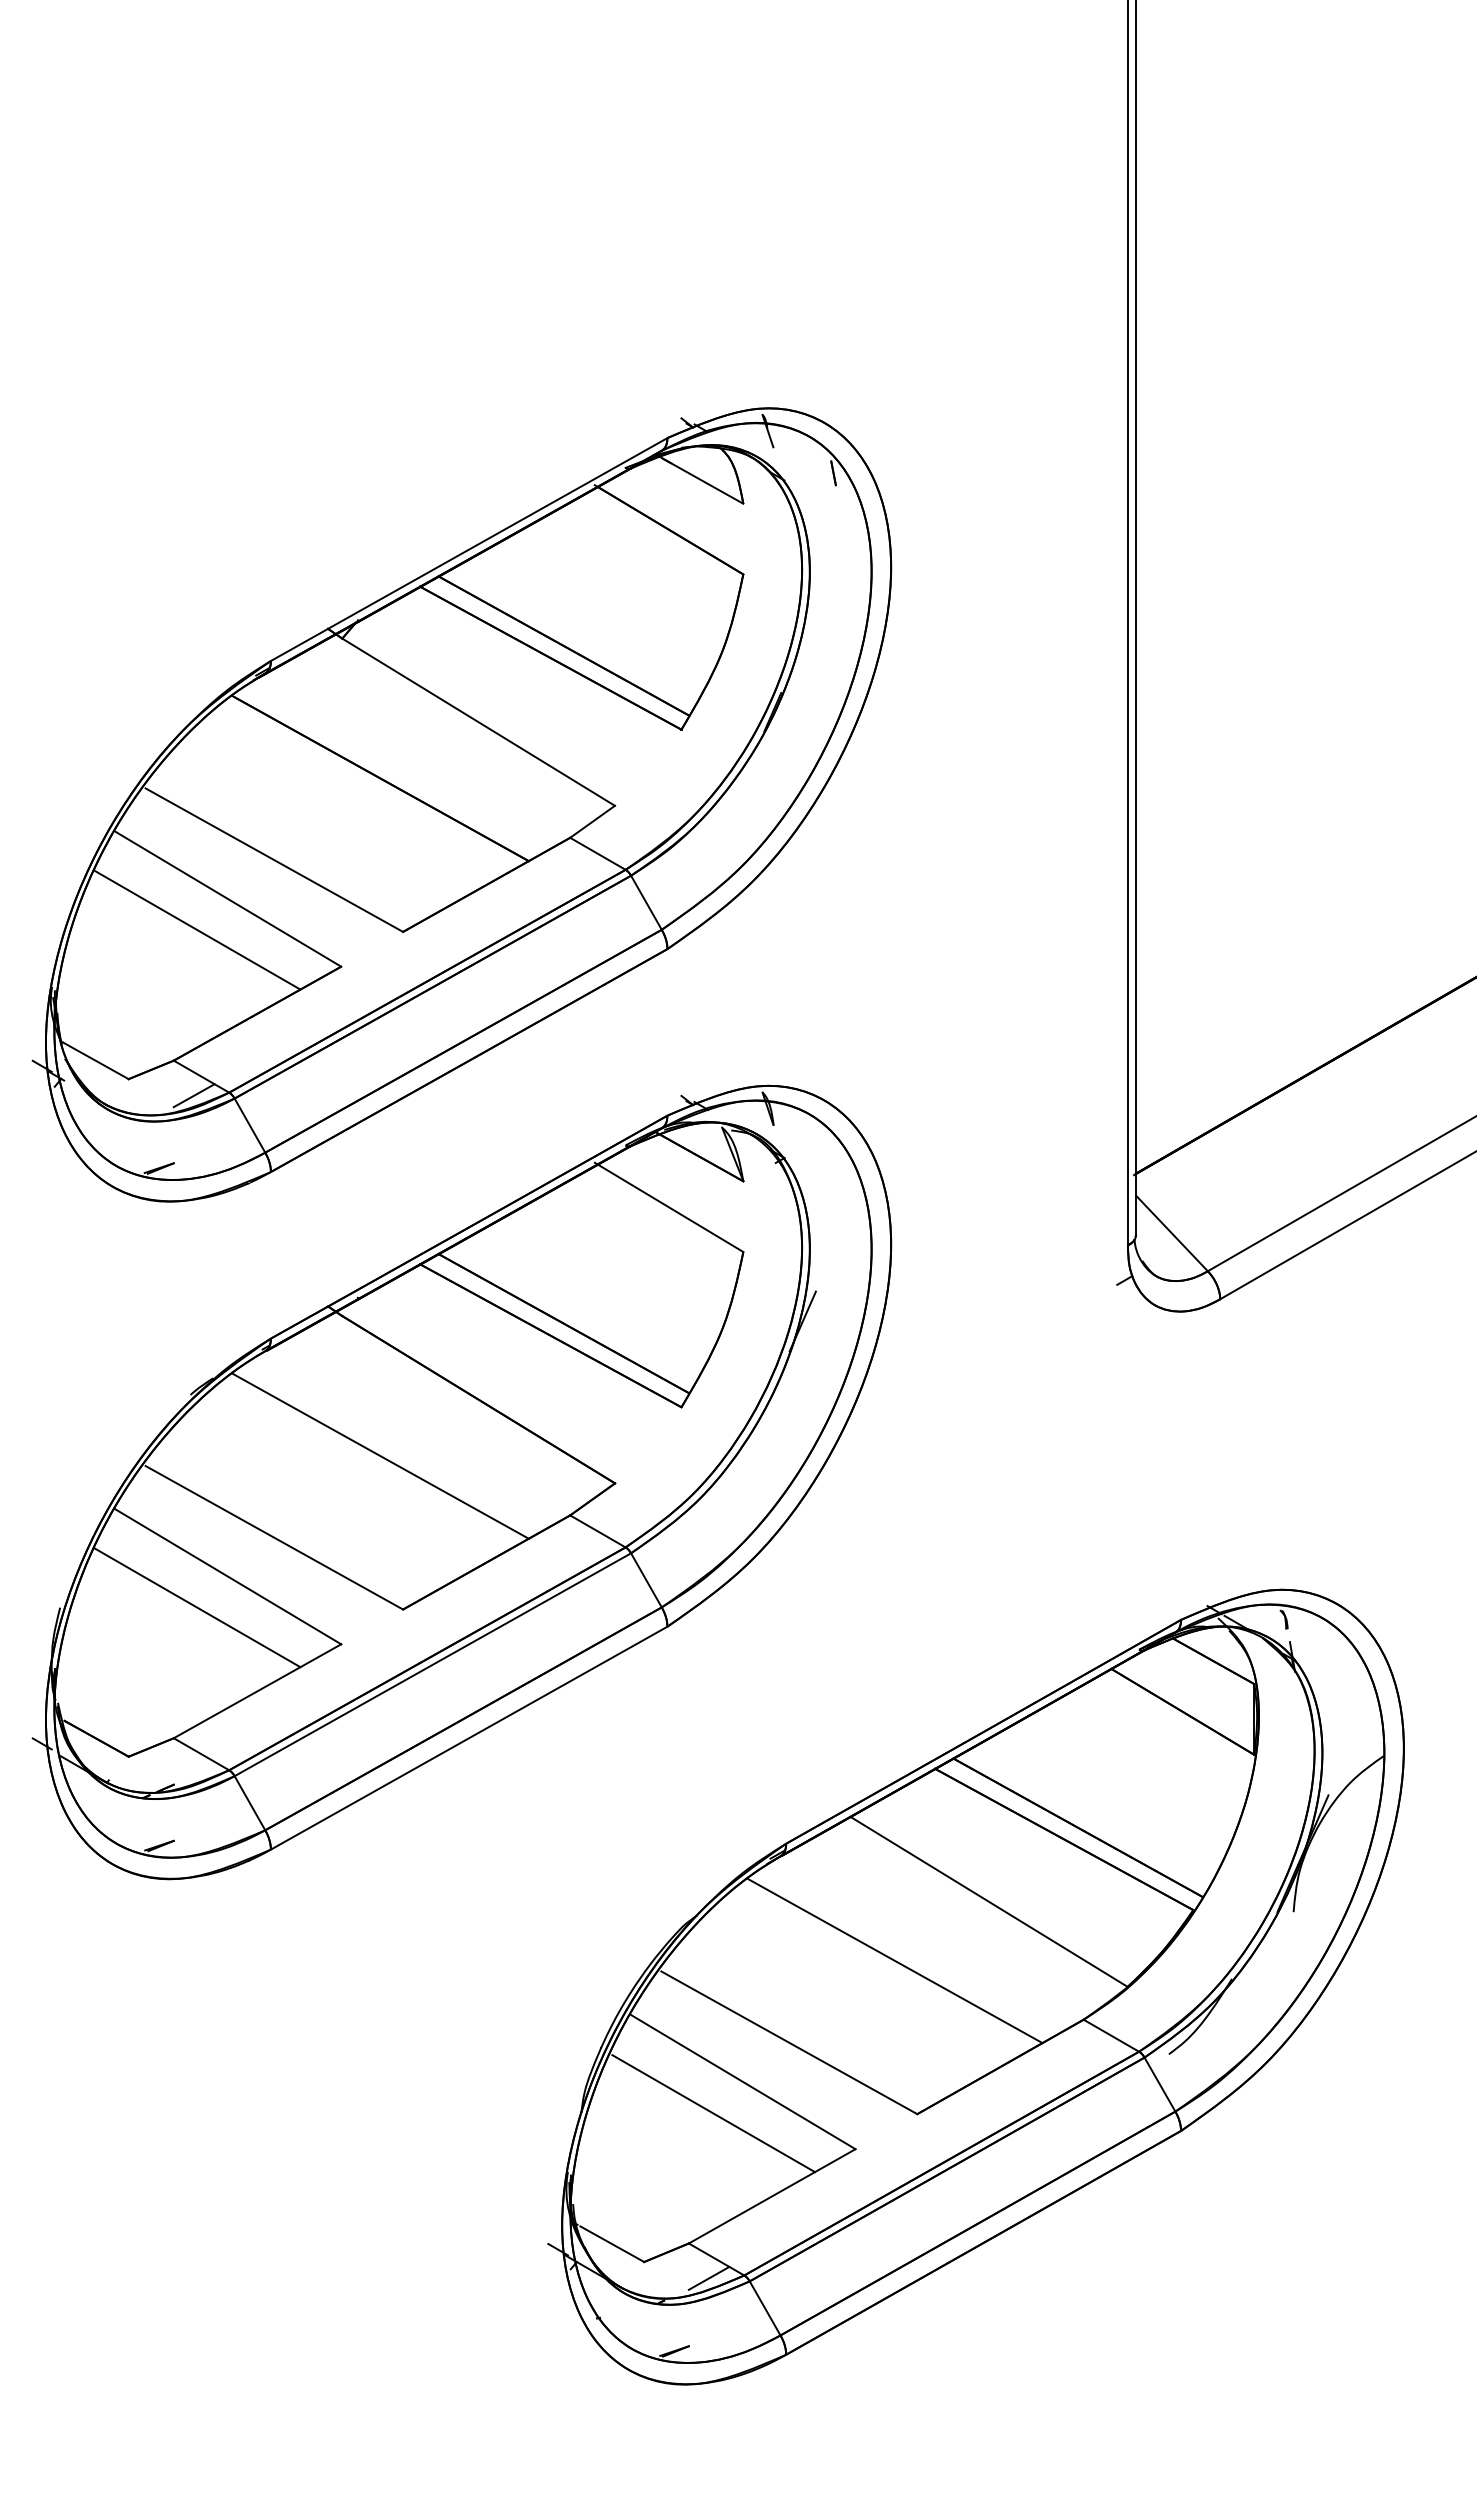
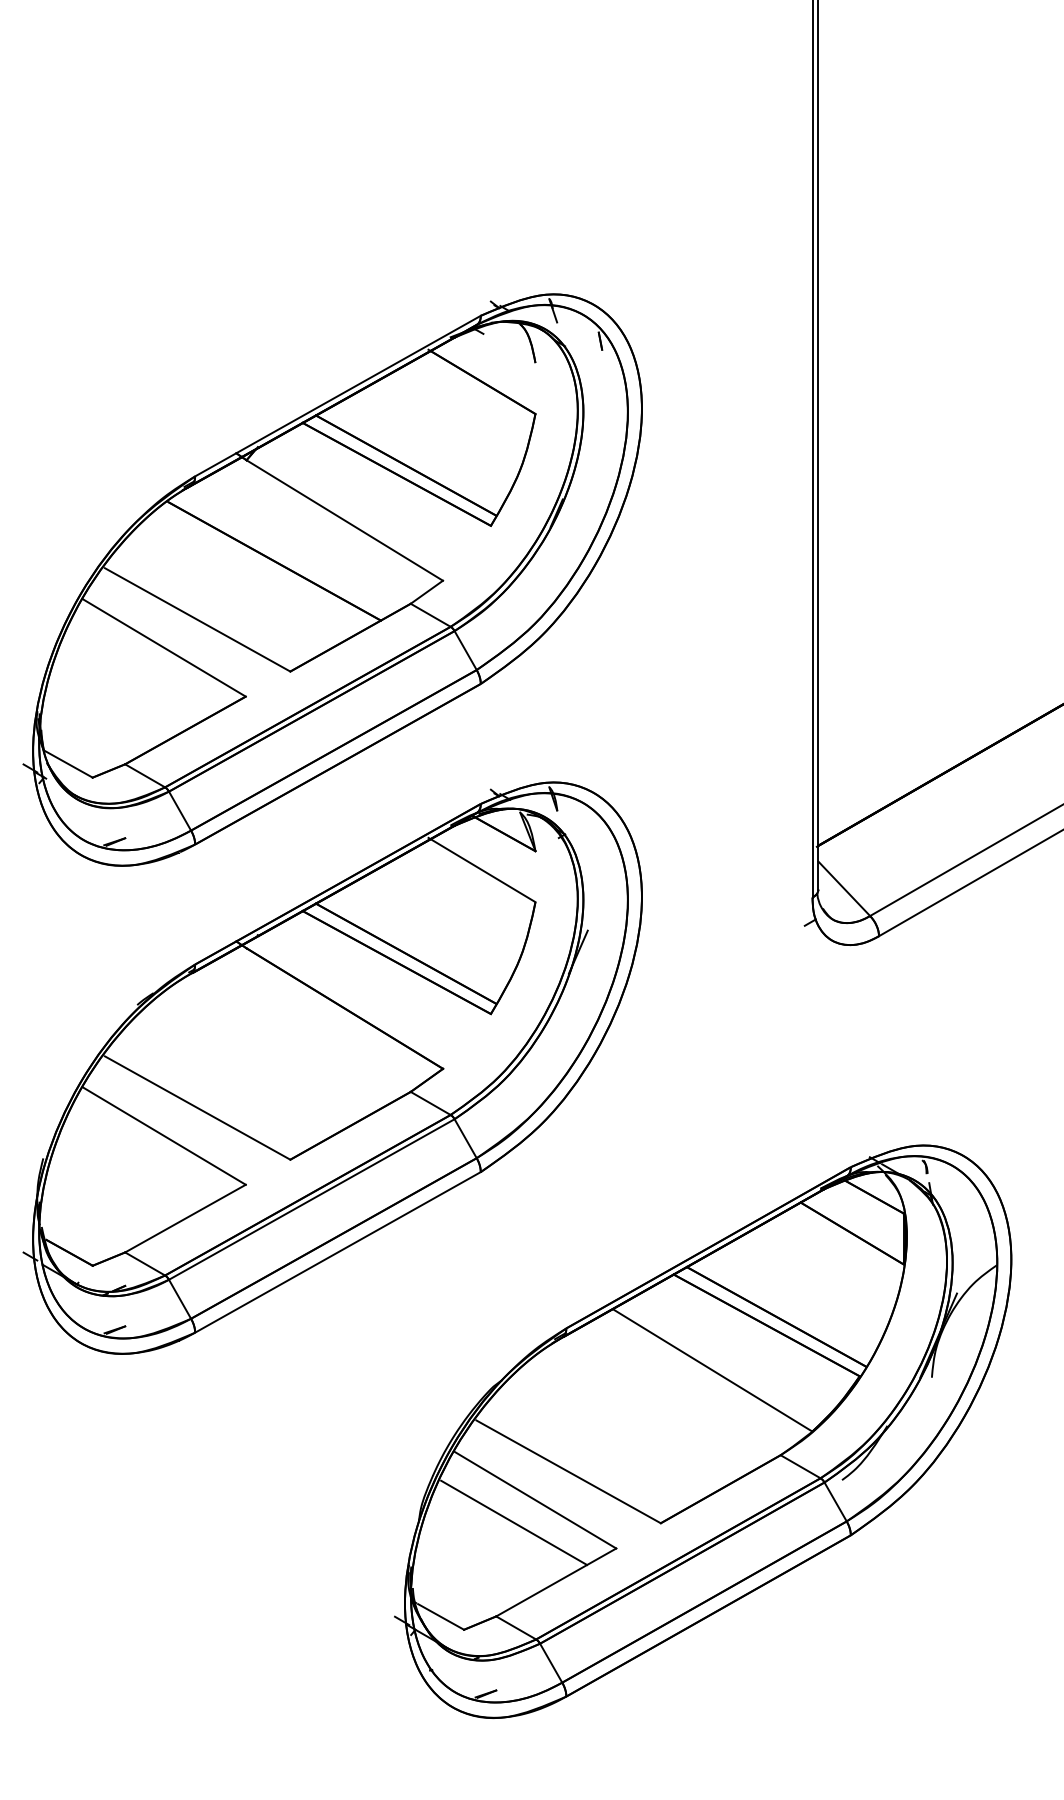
line: (702, 480) -> (506, 346), removed
line: (197, 930) -> (142, 670), removed
line: (193, 1095) -> (139, 789), removed
line: (380, 1455) -> (274, 1048), removed
line: (197, 1607) -> (142, 1158), removed
line: (894, 1960) -> (644, 1412), removed
line: (708, 2277) -> (510, 1640), removed

